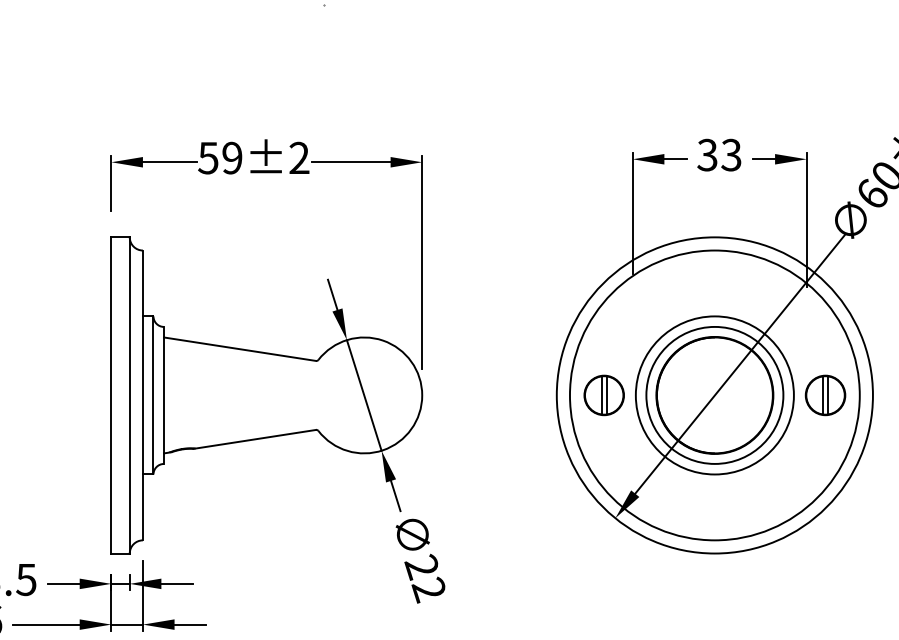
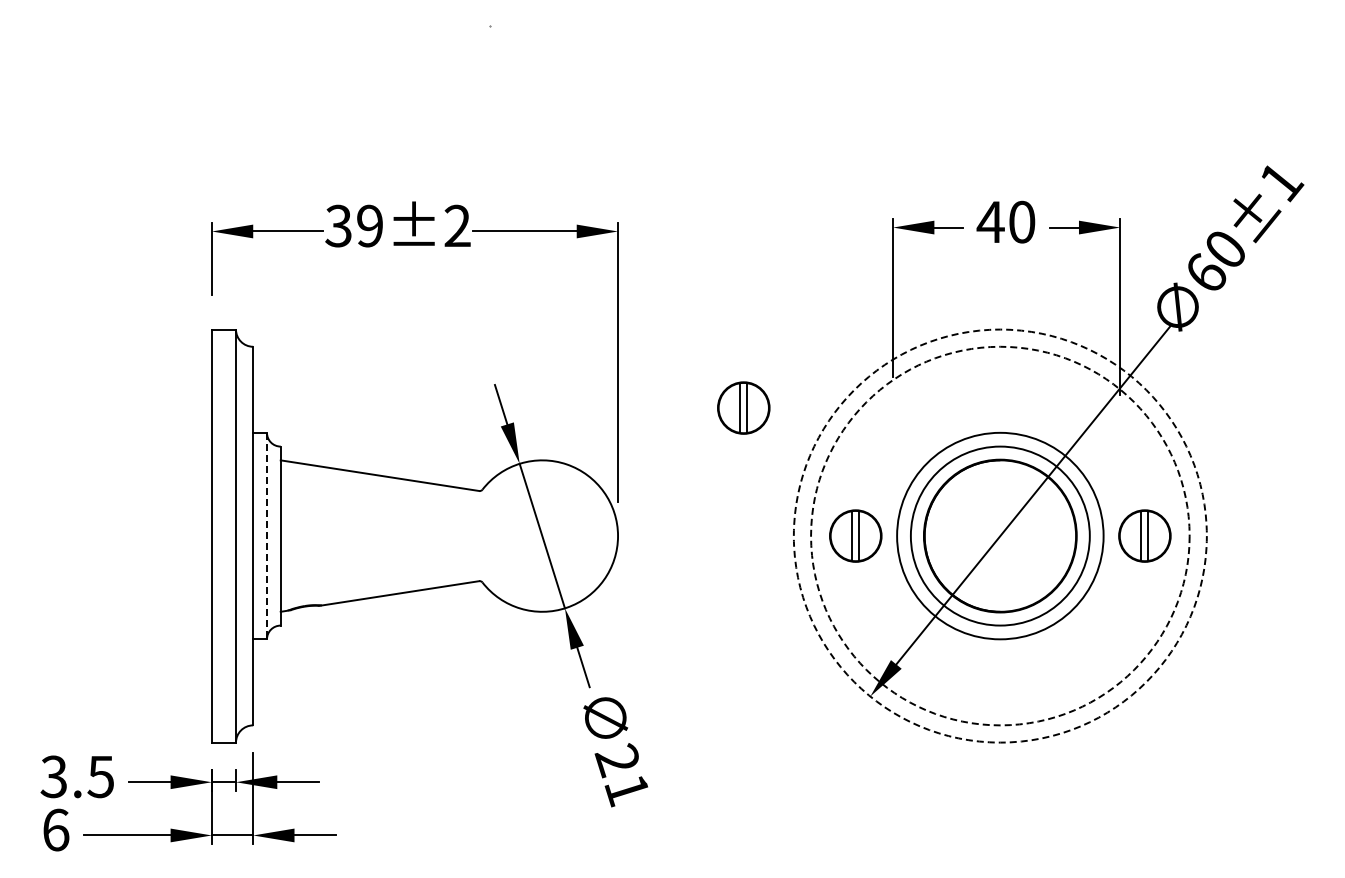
text: (718, 154) -> (1005, 221), 33 -> 40
text: (208, 157) -> (338, 225), 59±2 -> 39±2
part: (518, 297) -> (743, 407), added
circle: (714, 394) -> (1000, 535), solid -> dashed
circle: (714, 394) -> (999, 535), solid -> dashed
line: (153, 395) -> (266, 536), solid -> dashed
text: (428, 590) -> (626, 790), 22 -> 21

